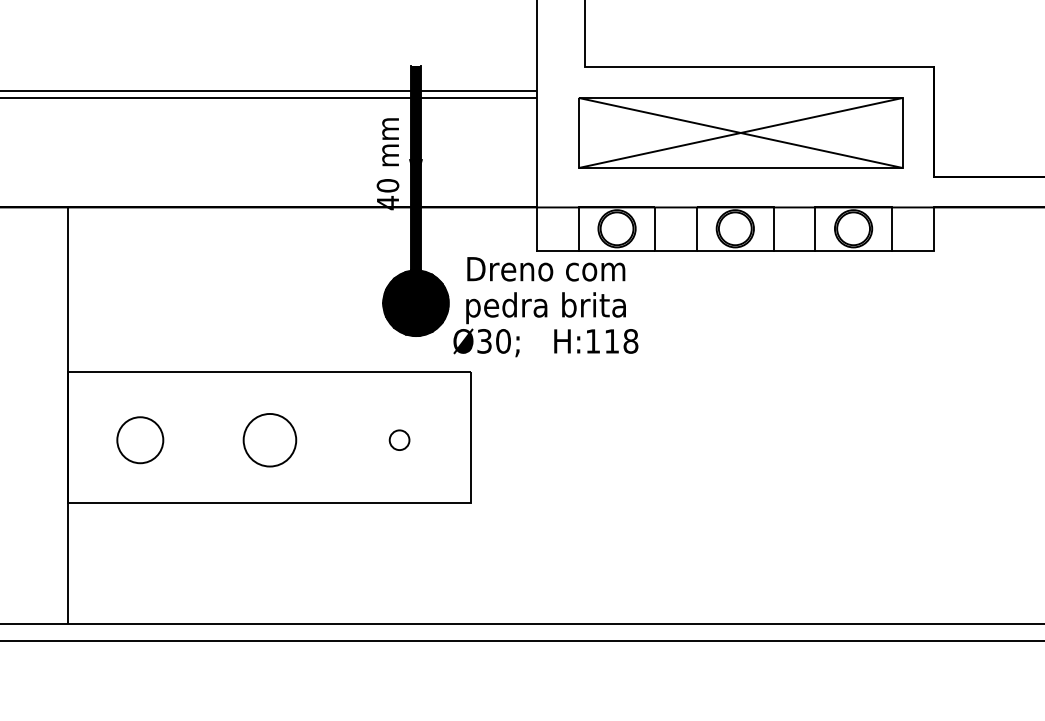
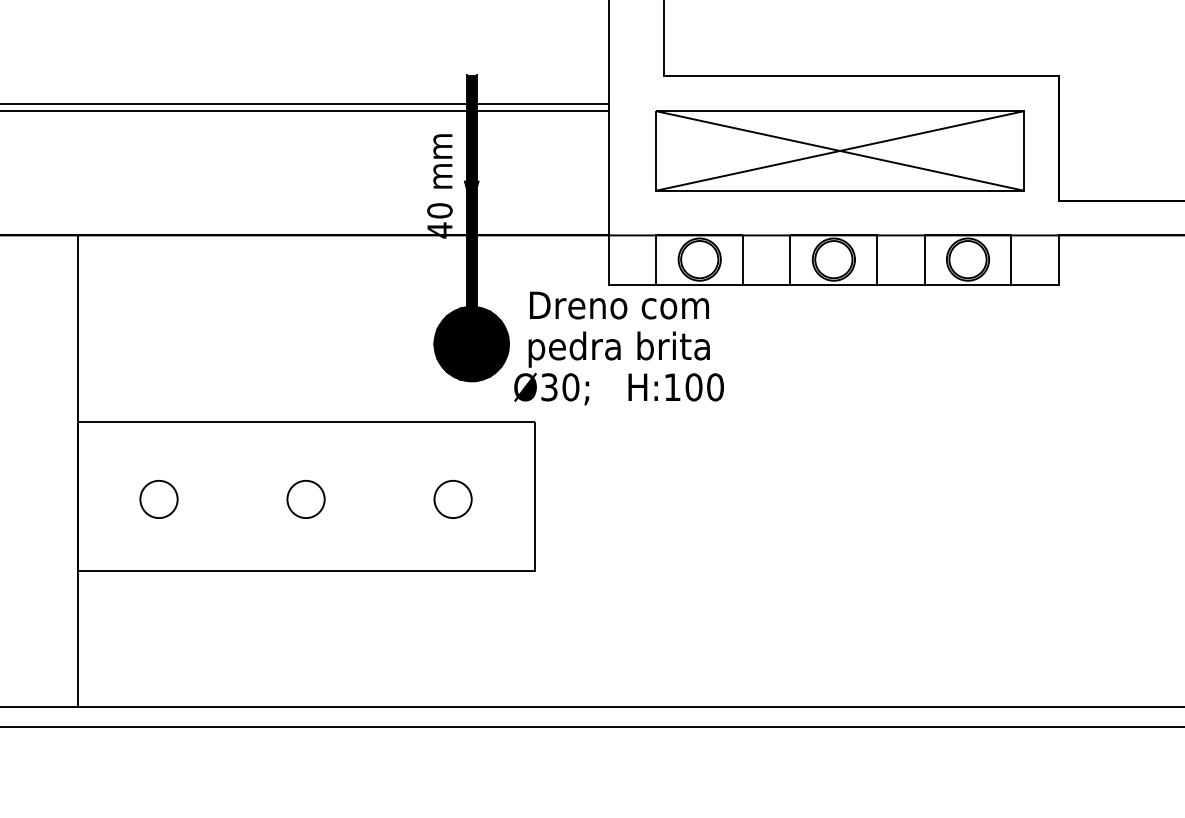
text: (621, 341) -> (704, 387), H:118 -> H:100
circle: (139, 440) -> (158, 499), size x0.71
circle: (269, 440) -> (305, 499), size x0.62
circle: (399, 440) -> (452, 499), size x1.67

